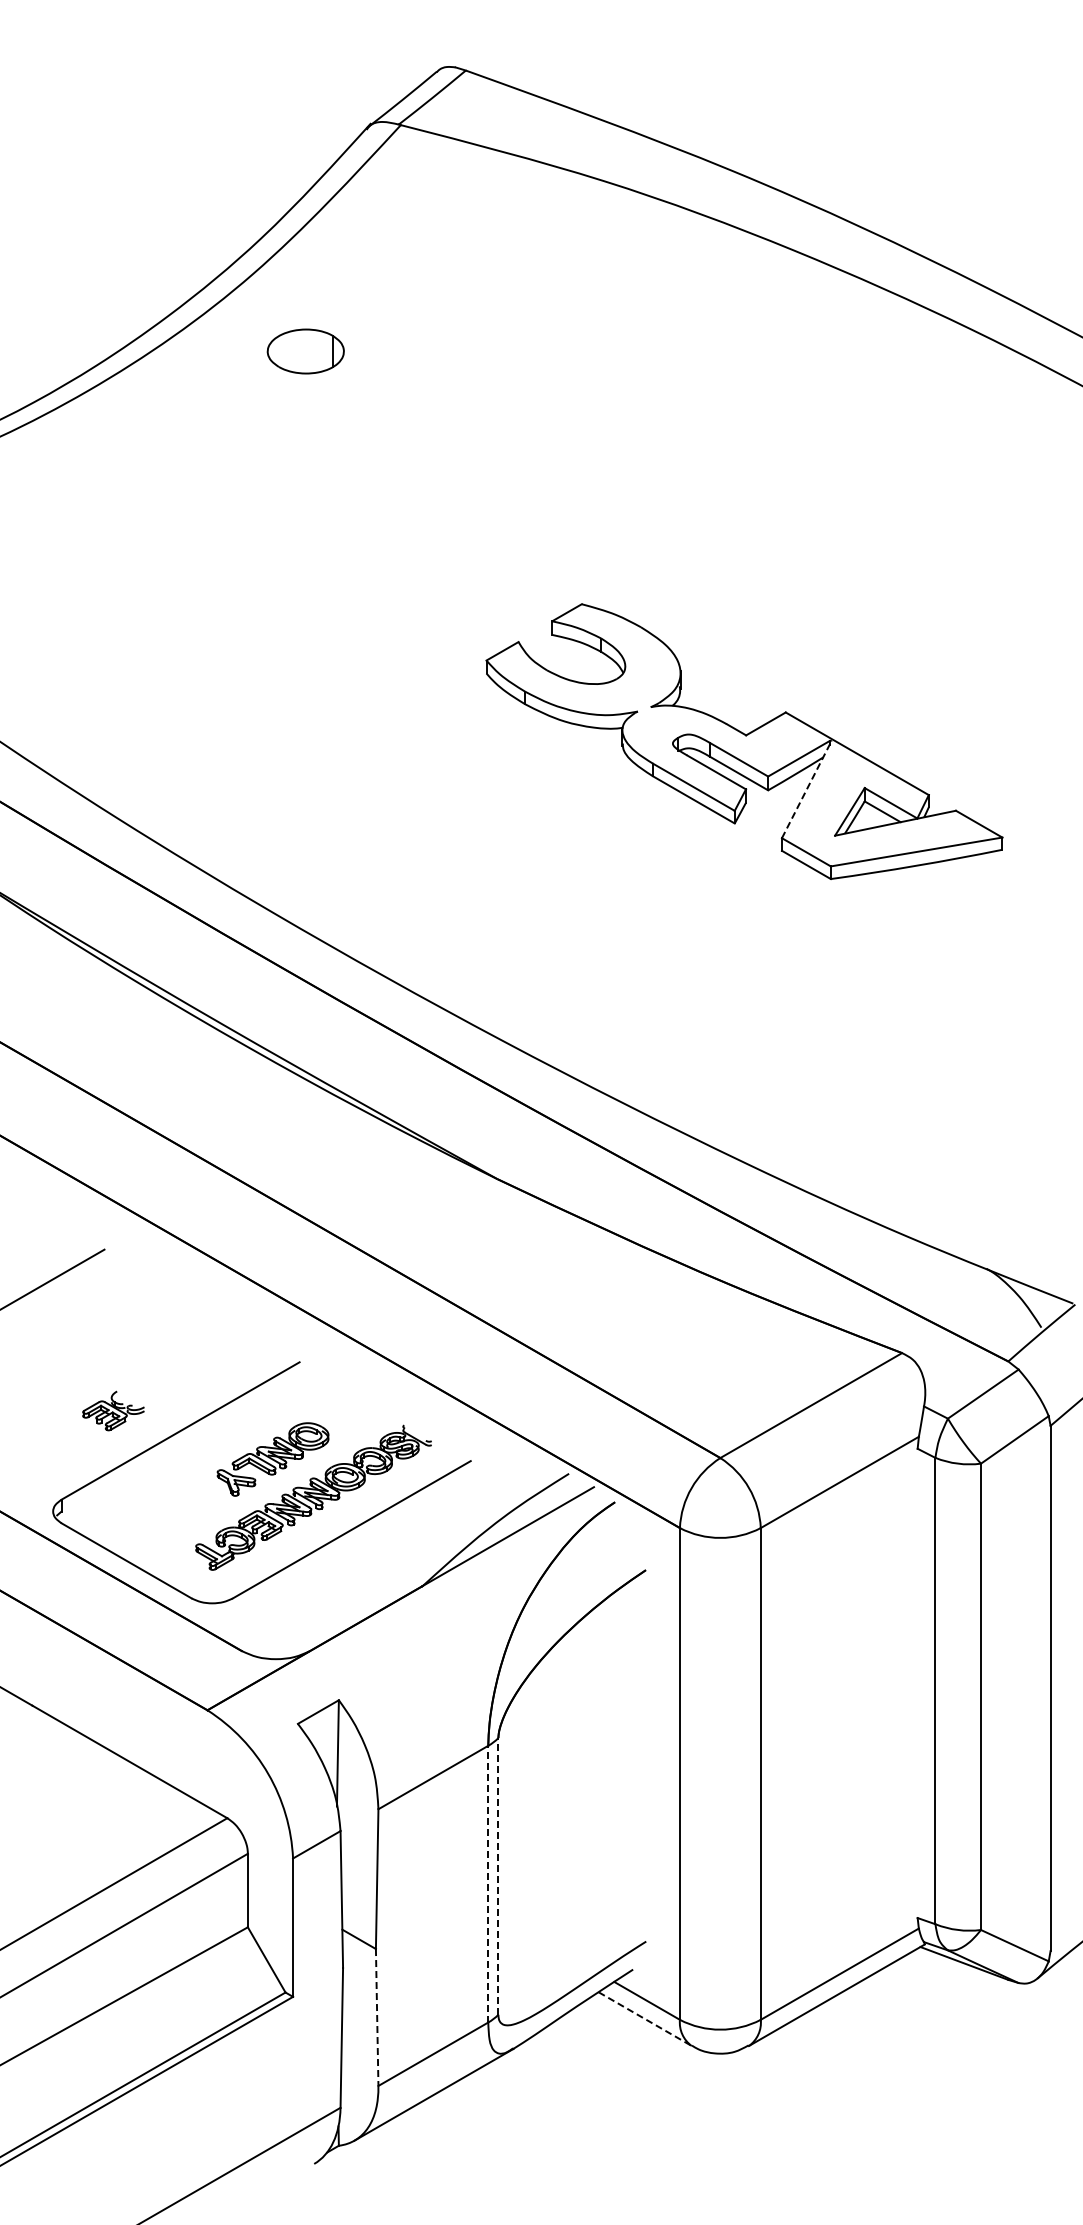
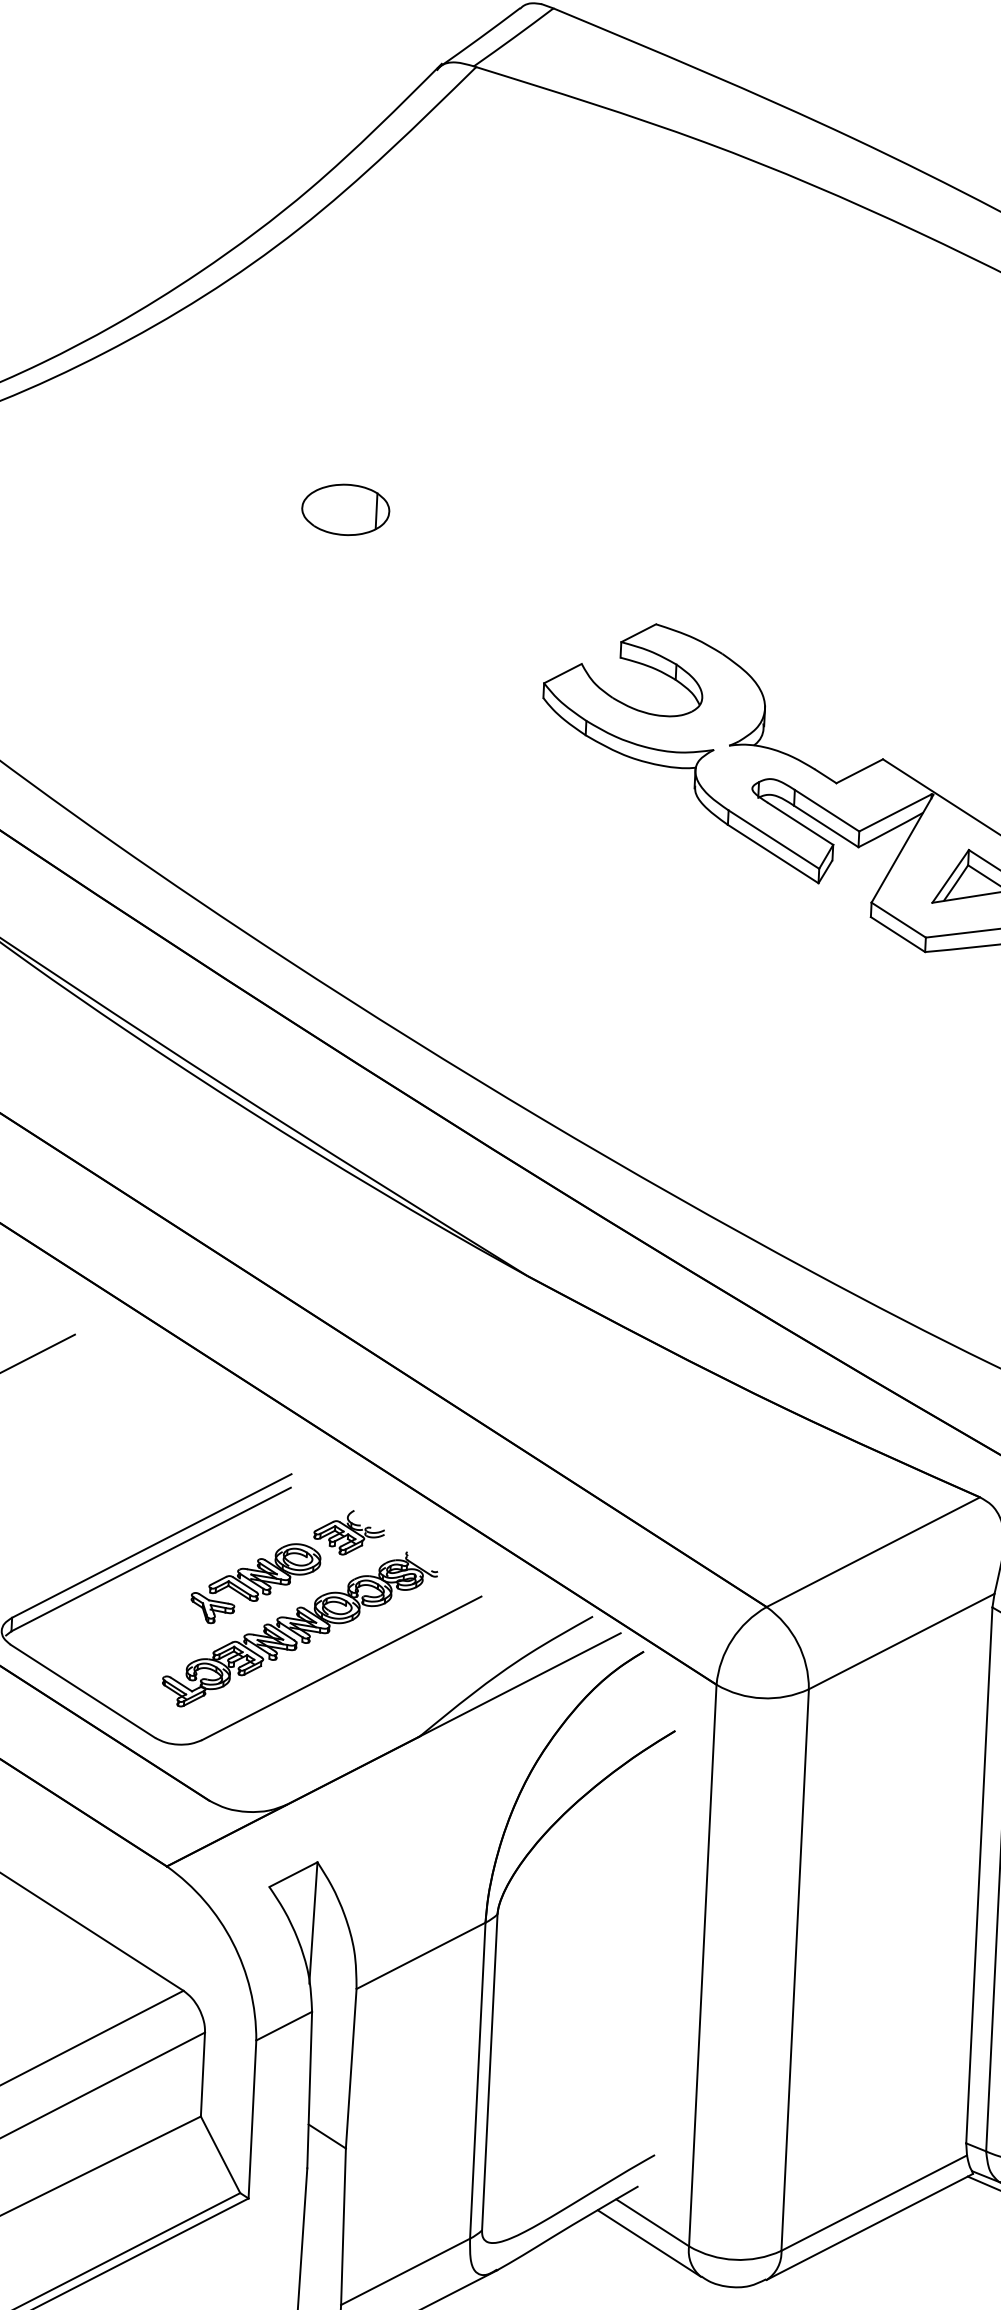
part: (305, 351) -> (345, 509), moved
line: (806, 789) -> (902, 848), dashed -> solid
part: (113, 1410) -> (349, 1532), moved
line: (180, 1442) -> (151, 1559), added
line: (917, 1683) -> (979, 1875), added
line: (498, 1875) -> (489, 2071), dashed -> solid
line: (488, 1883) -> (478, 2079), dashed -> solid
line: (377, 2018) -> (343, 2227), dashed -> solid
line: (645, 2019) -> (649, 2244), dashed -> solid

